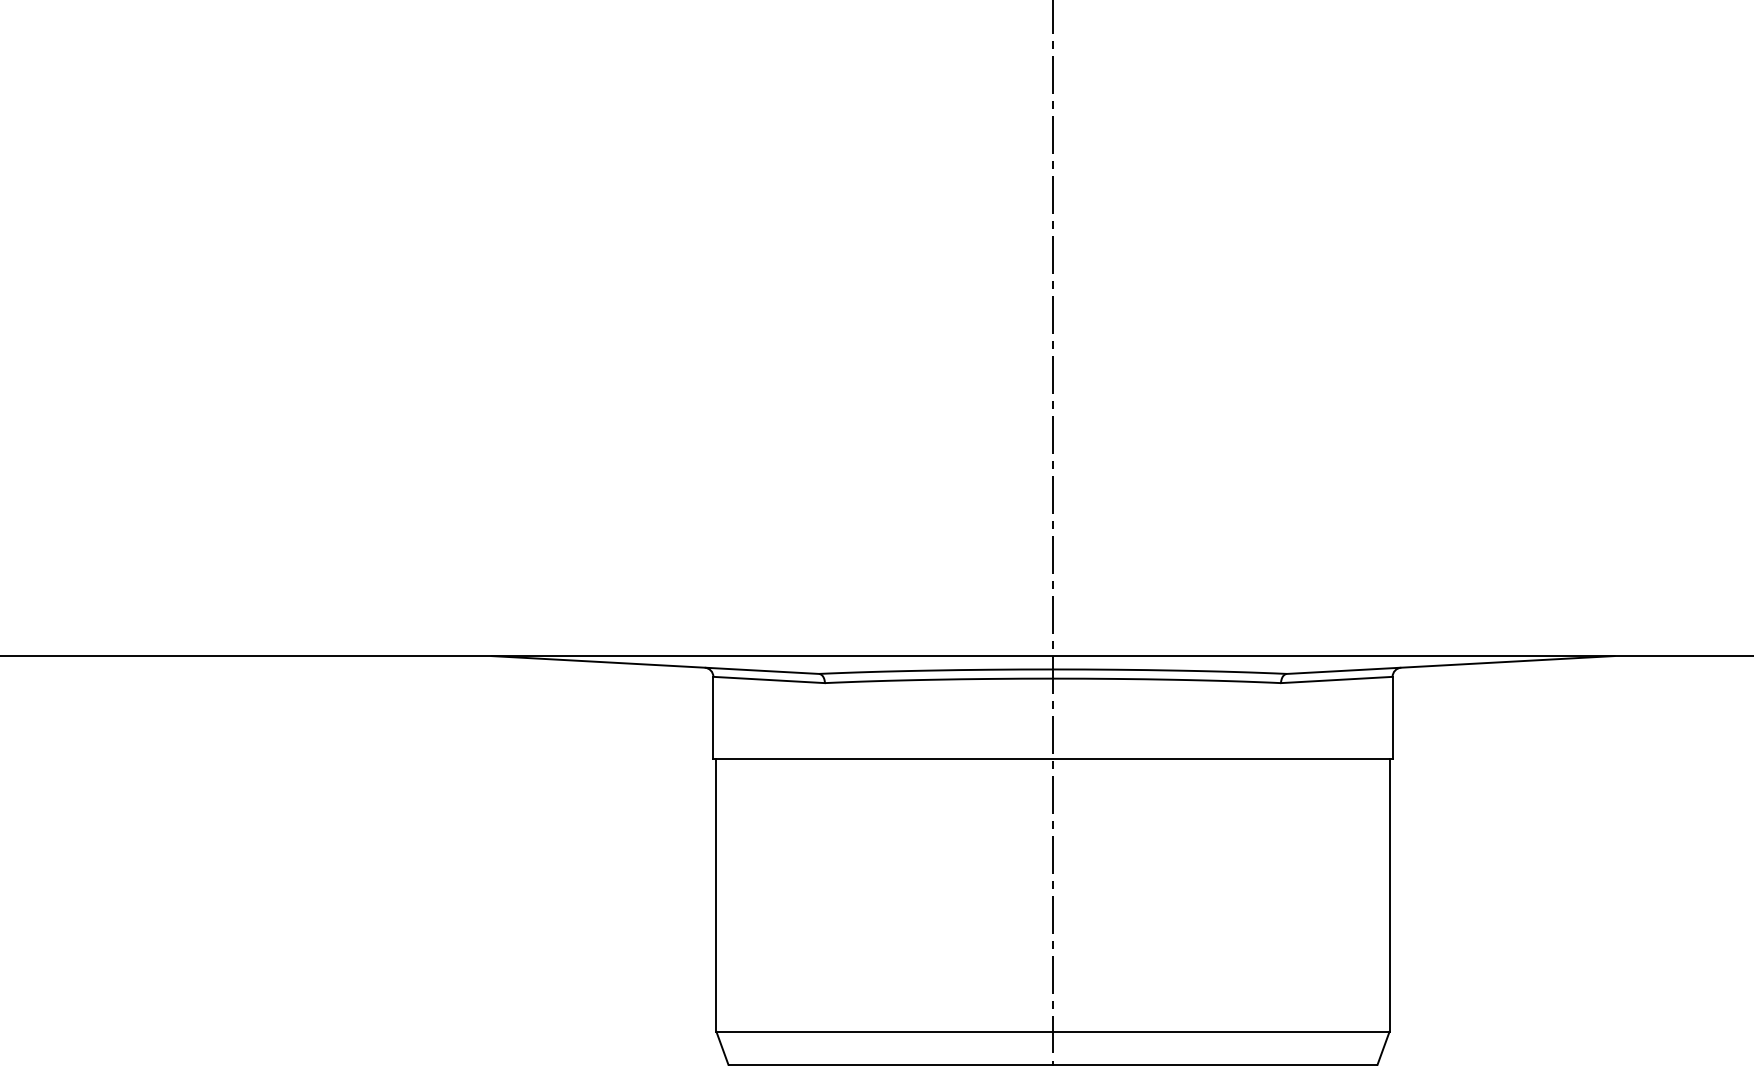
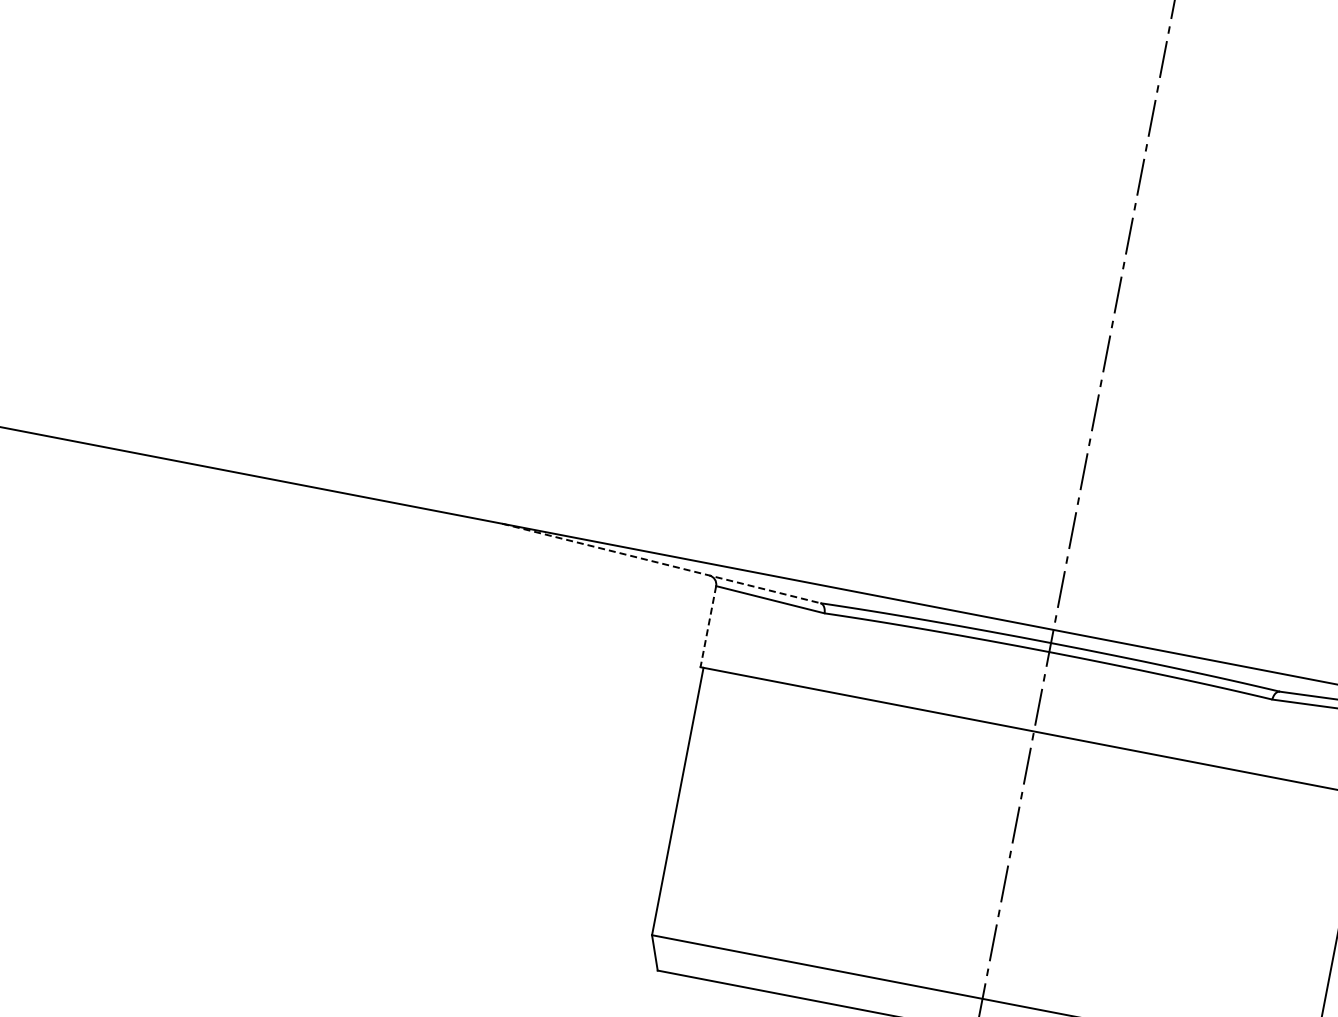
line: (655, 665) -> (661, 564), solid -> dashed
line: (713, 718) -> (708, 627), solid -> dashed

